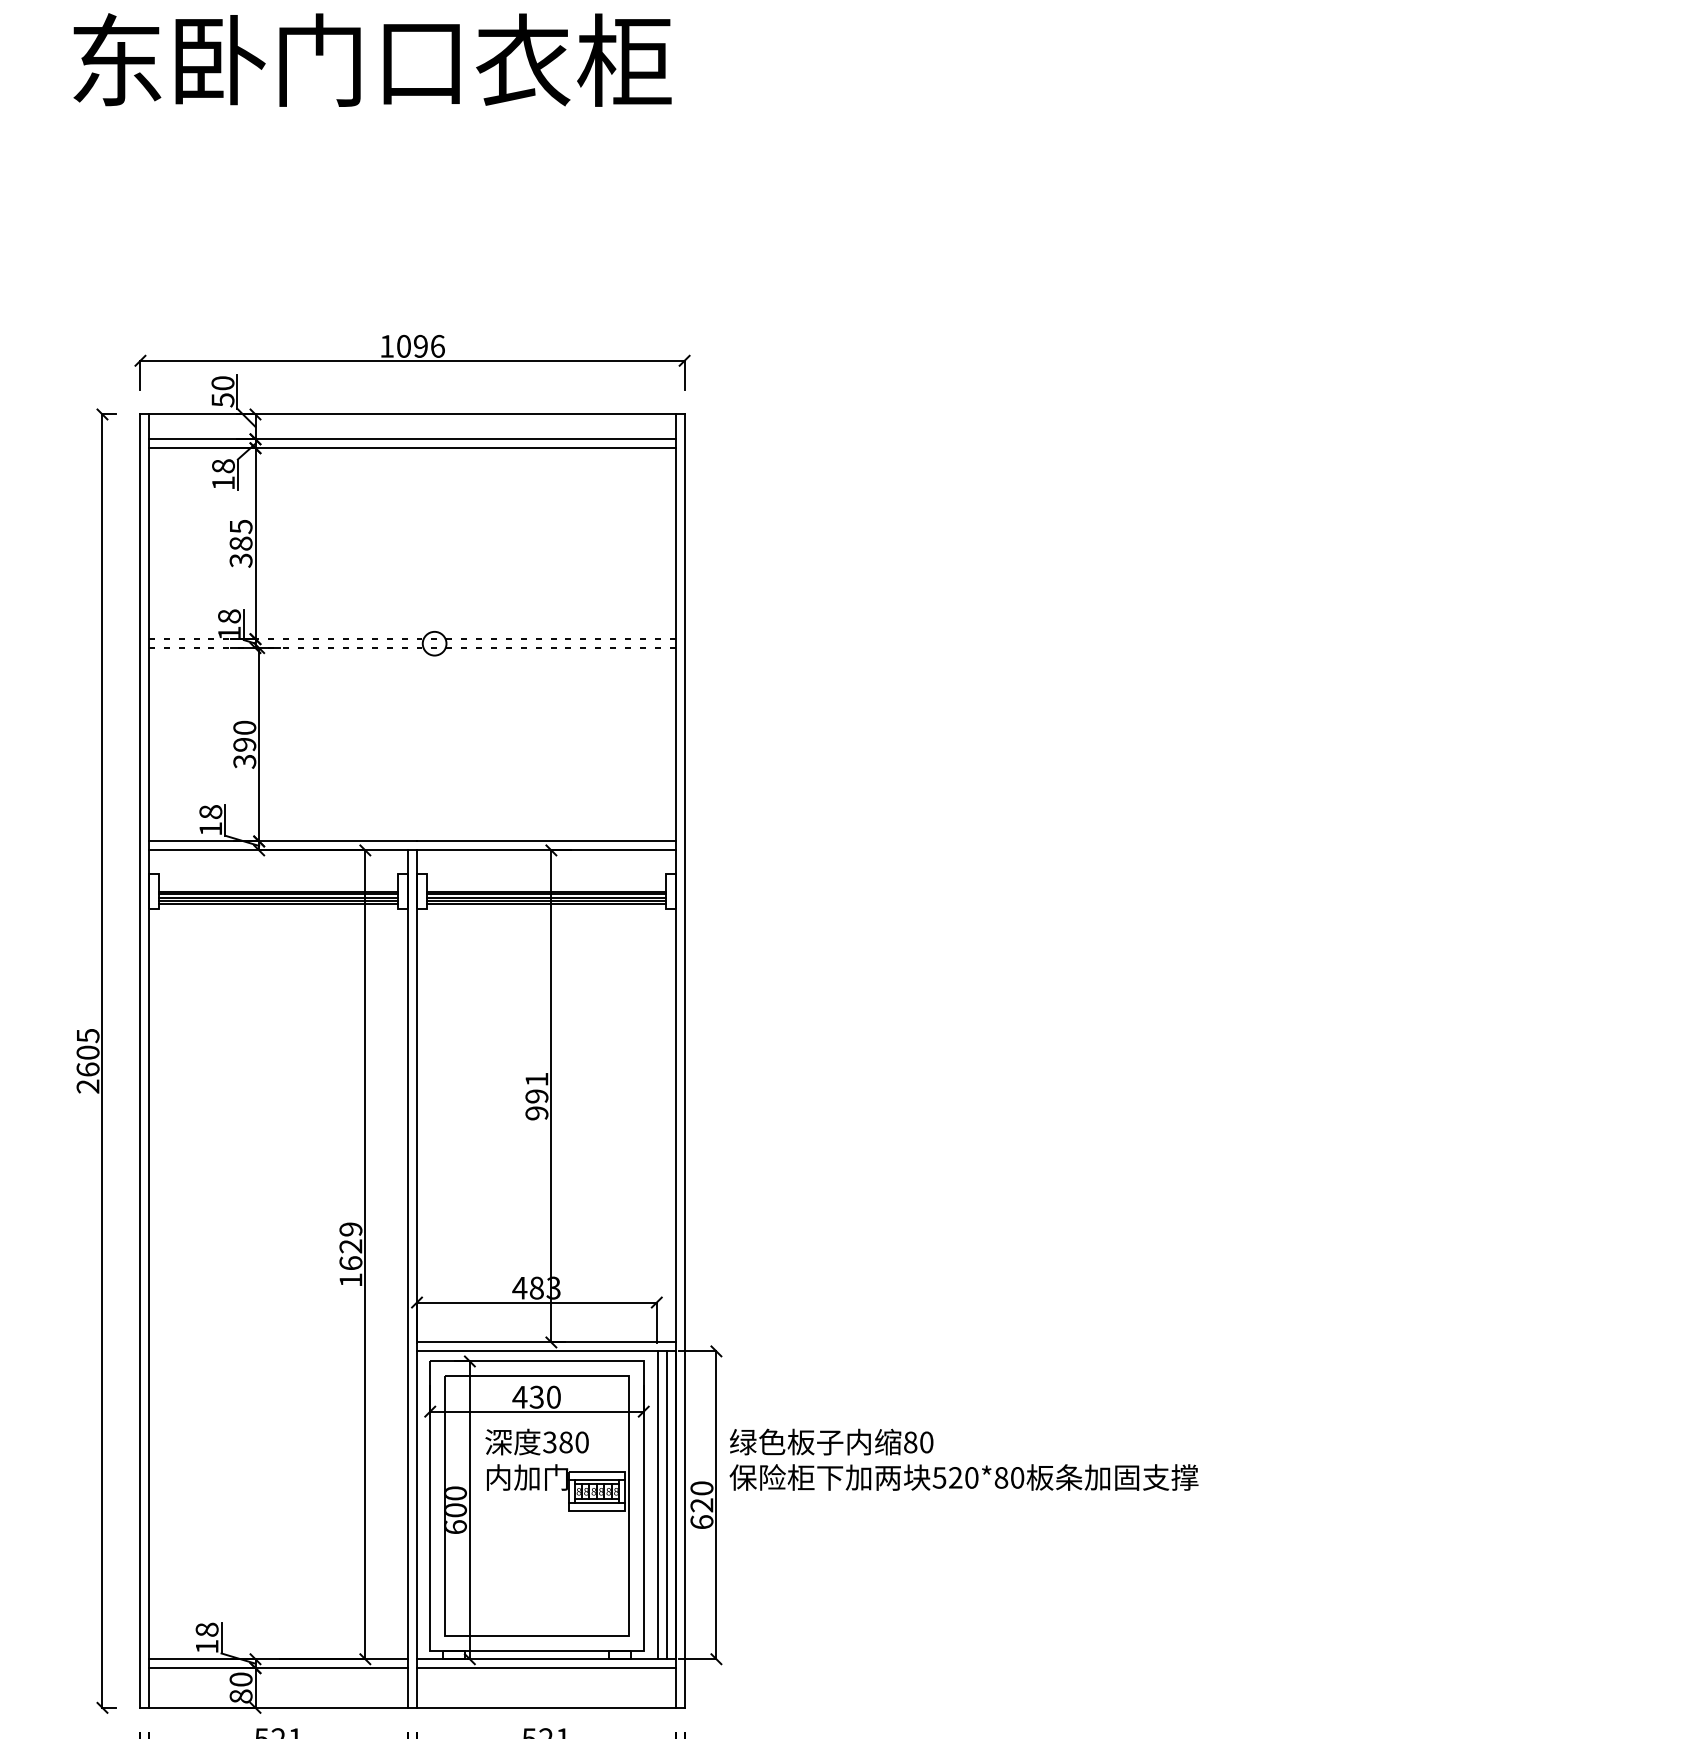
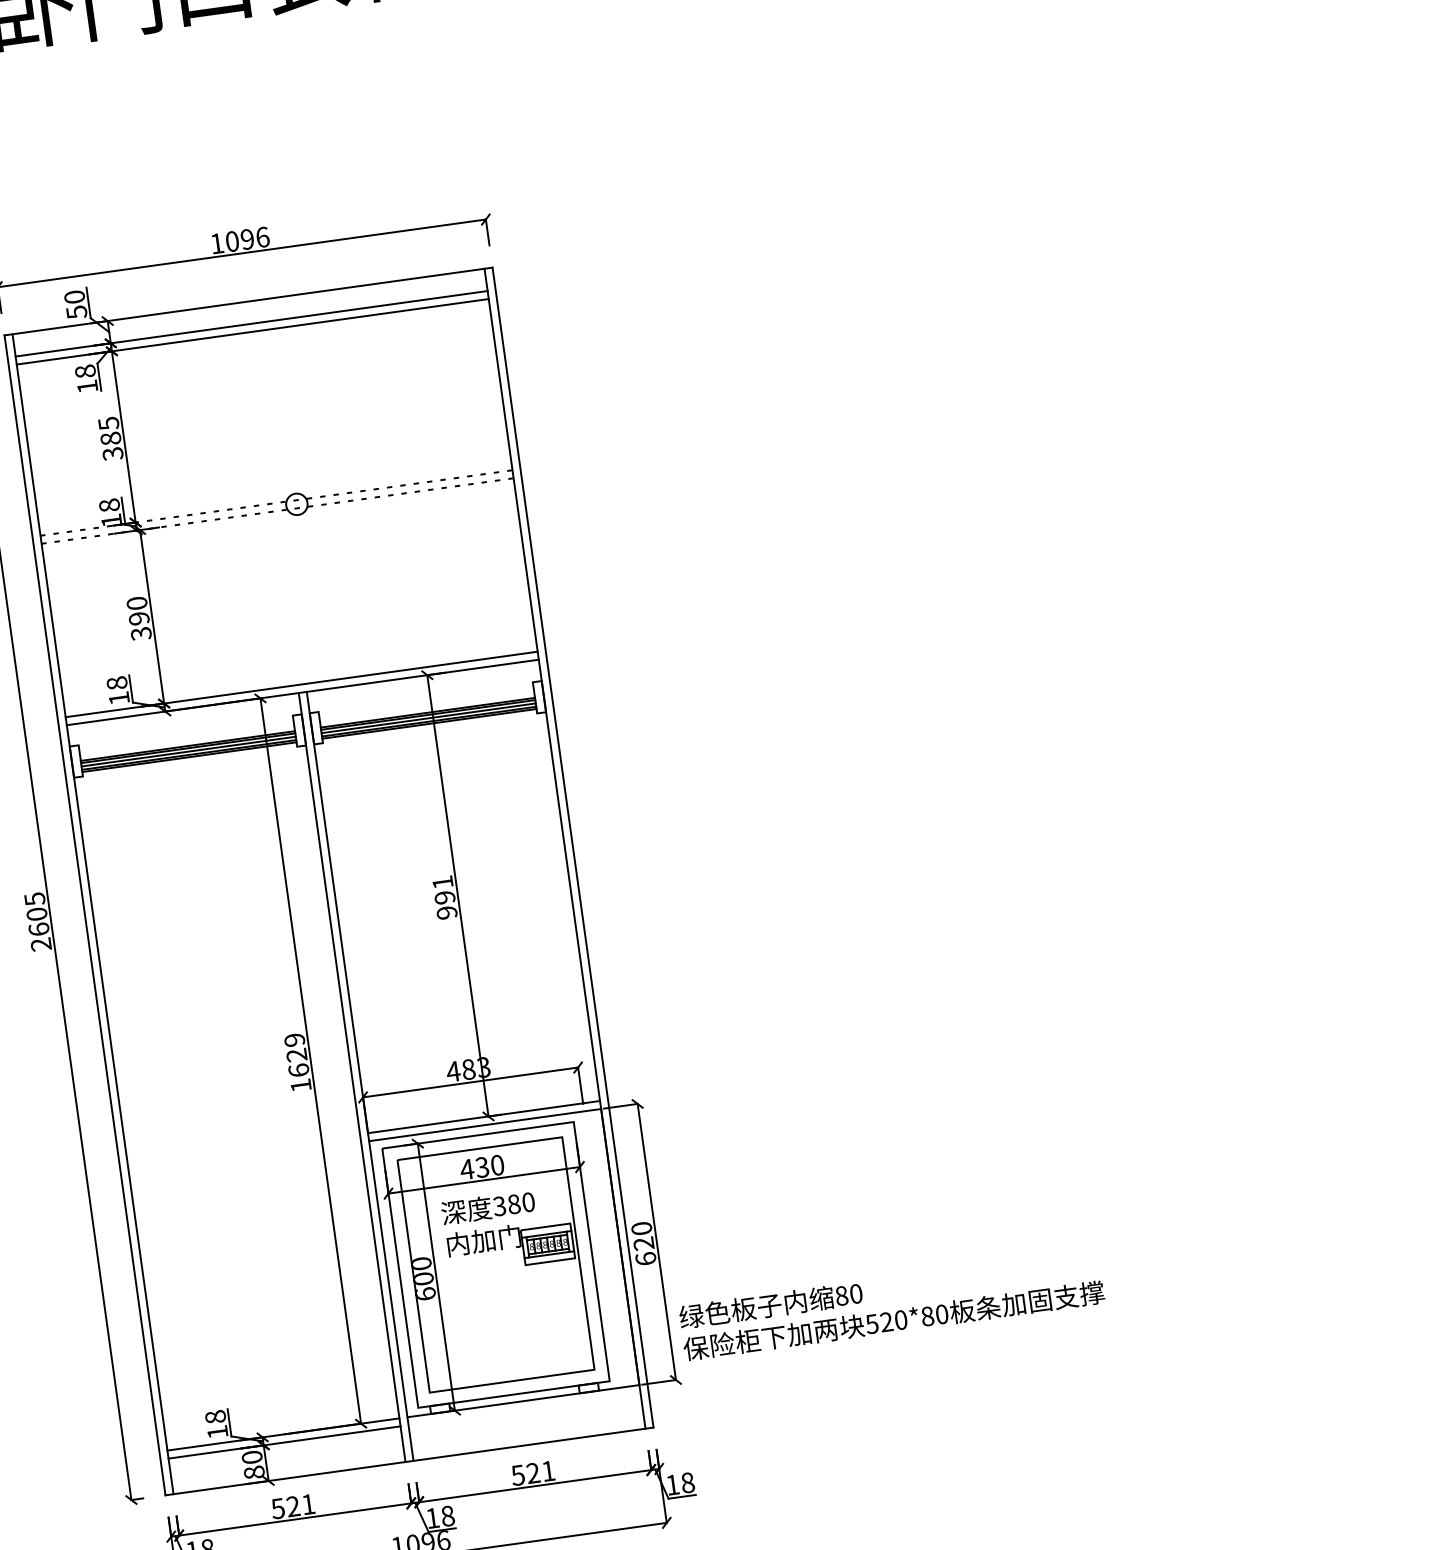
text: (963, 1459) -> (891, 1304), moved
line: (657, 1505) -> (604, 1249), removed
line: (666, 1505) -> (612, 1248), removed
line: (546, 1668) -> (524, 1409), removed

